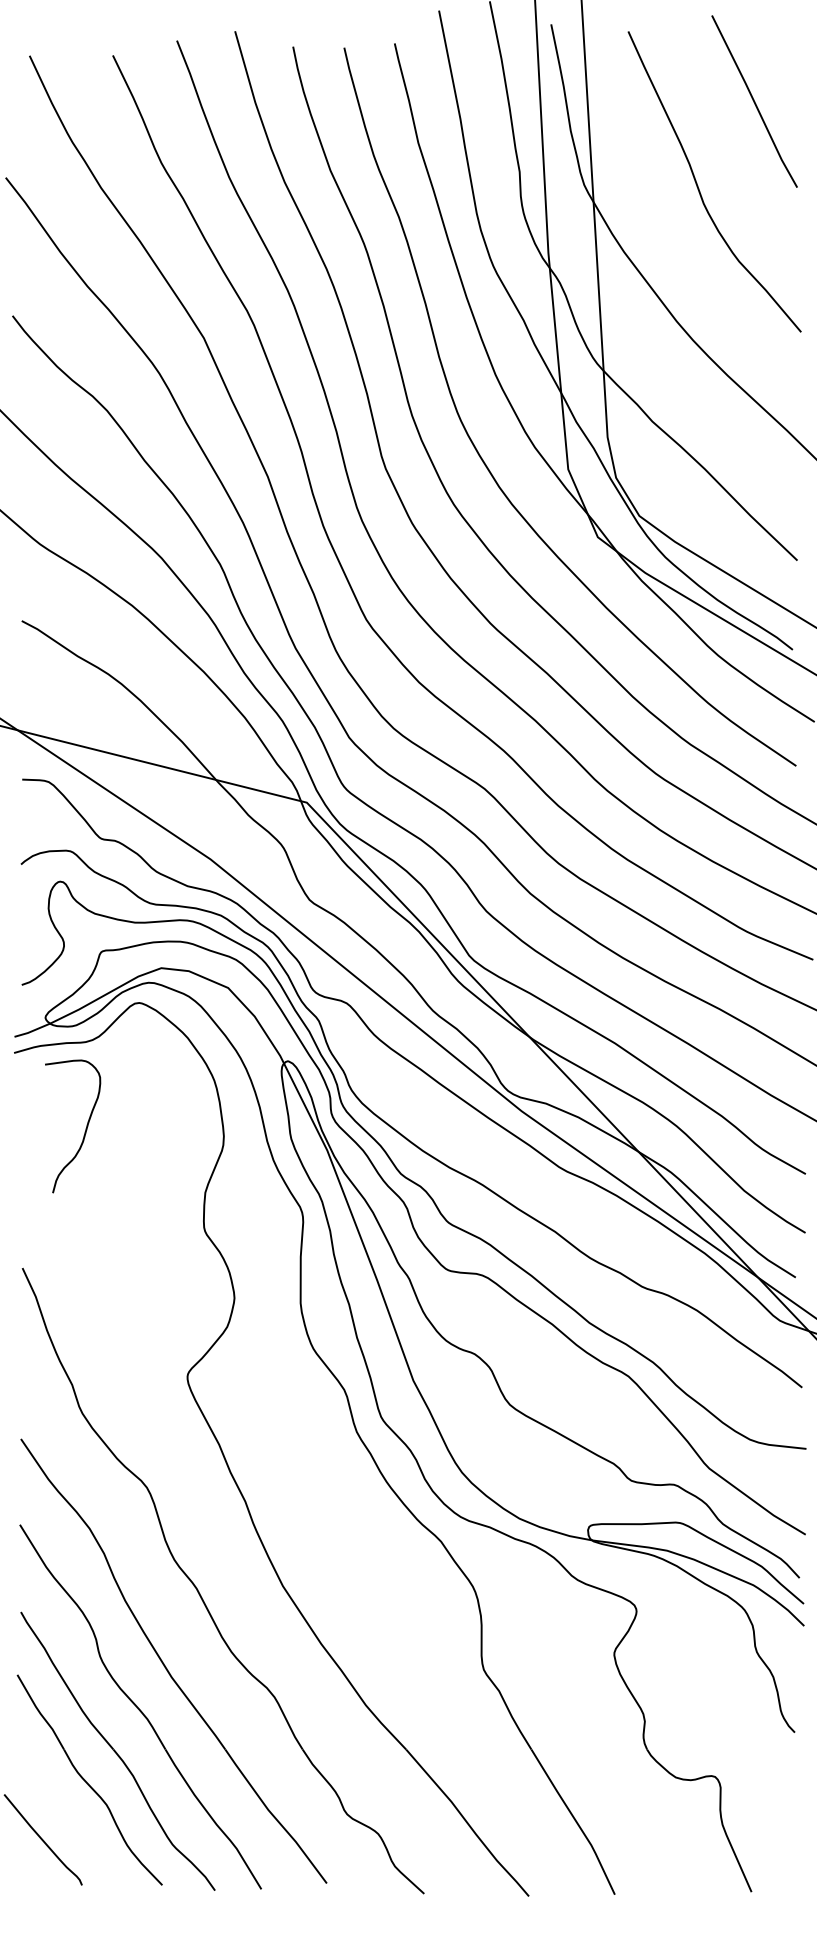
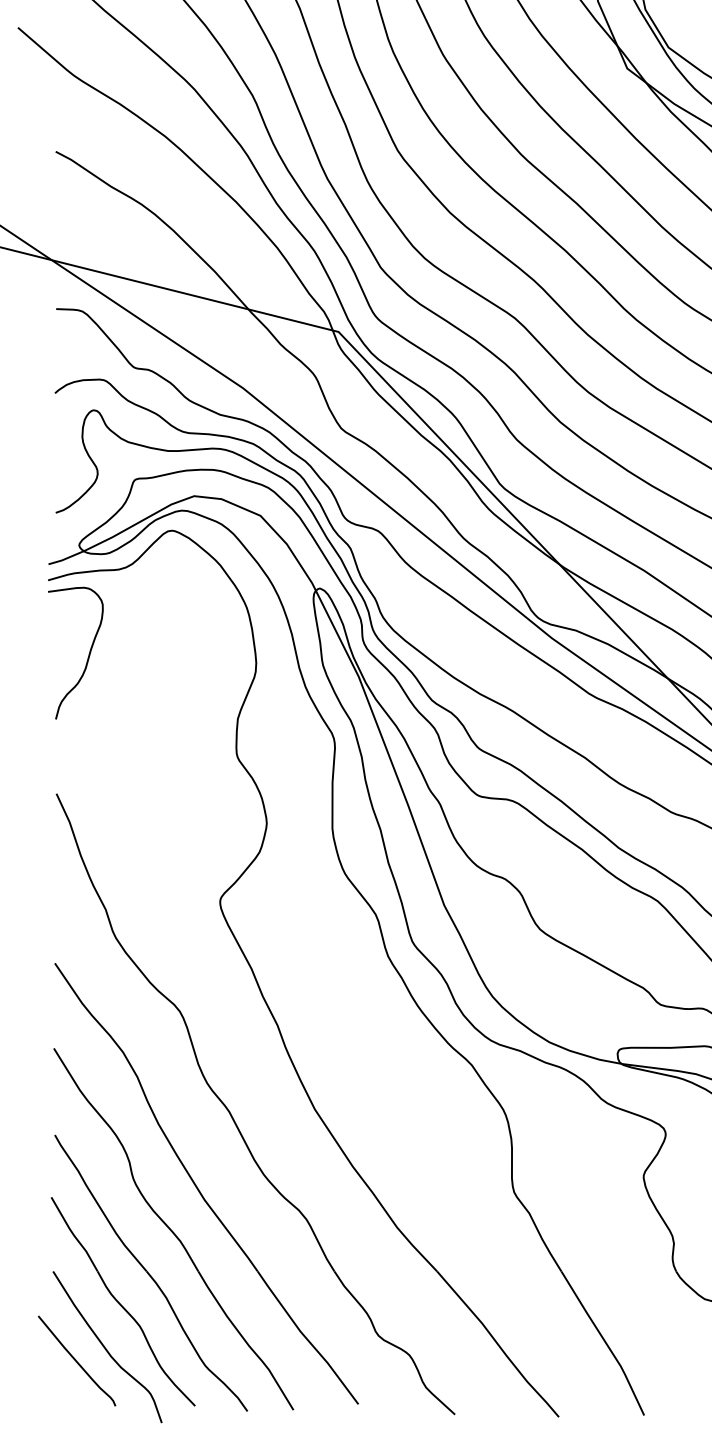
curve: (85, 1128) -> (88, 655), moved
curve: (72, 1826) -> (106, 1347), added

